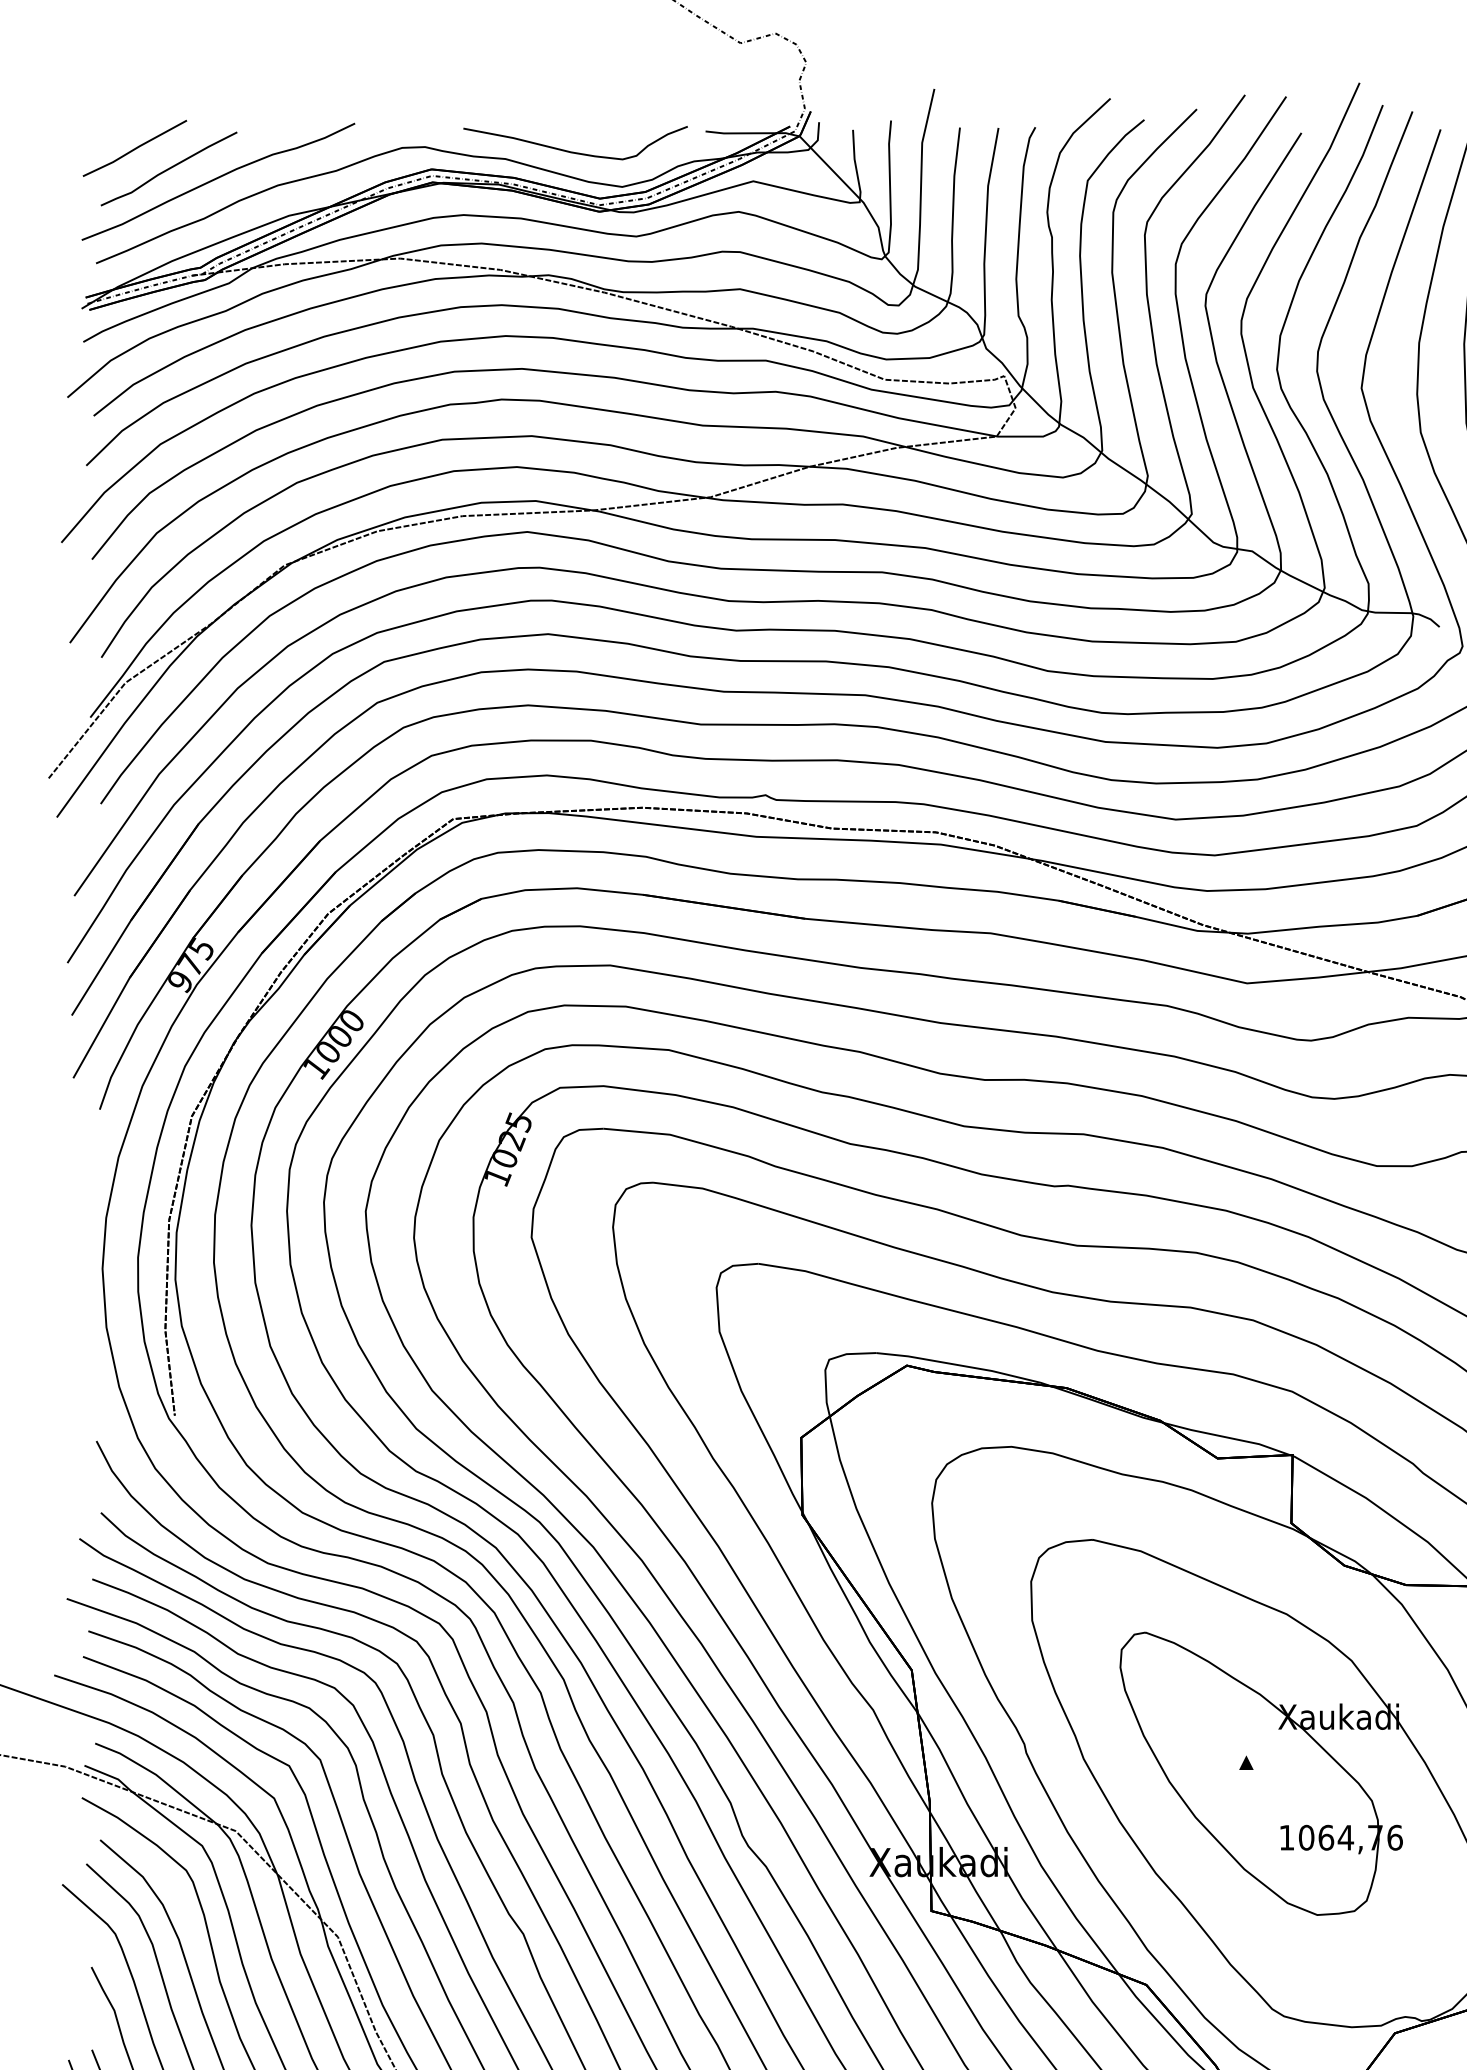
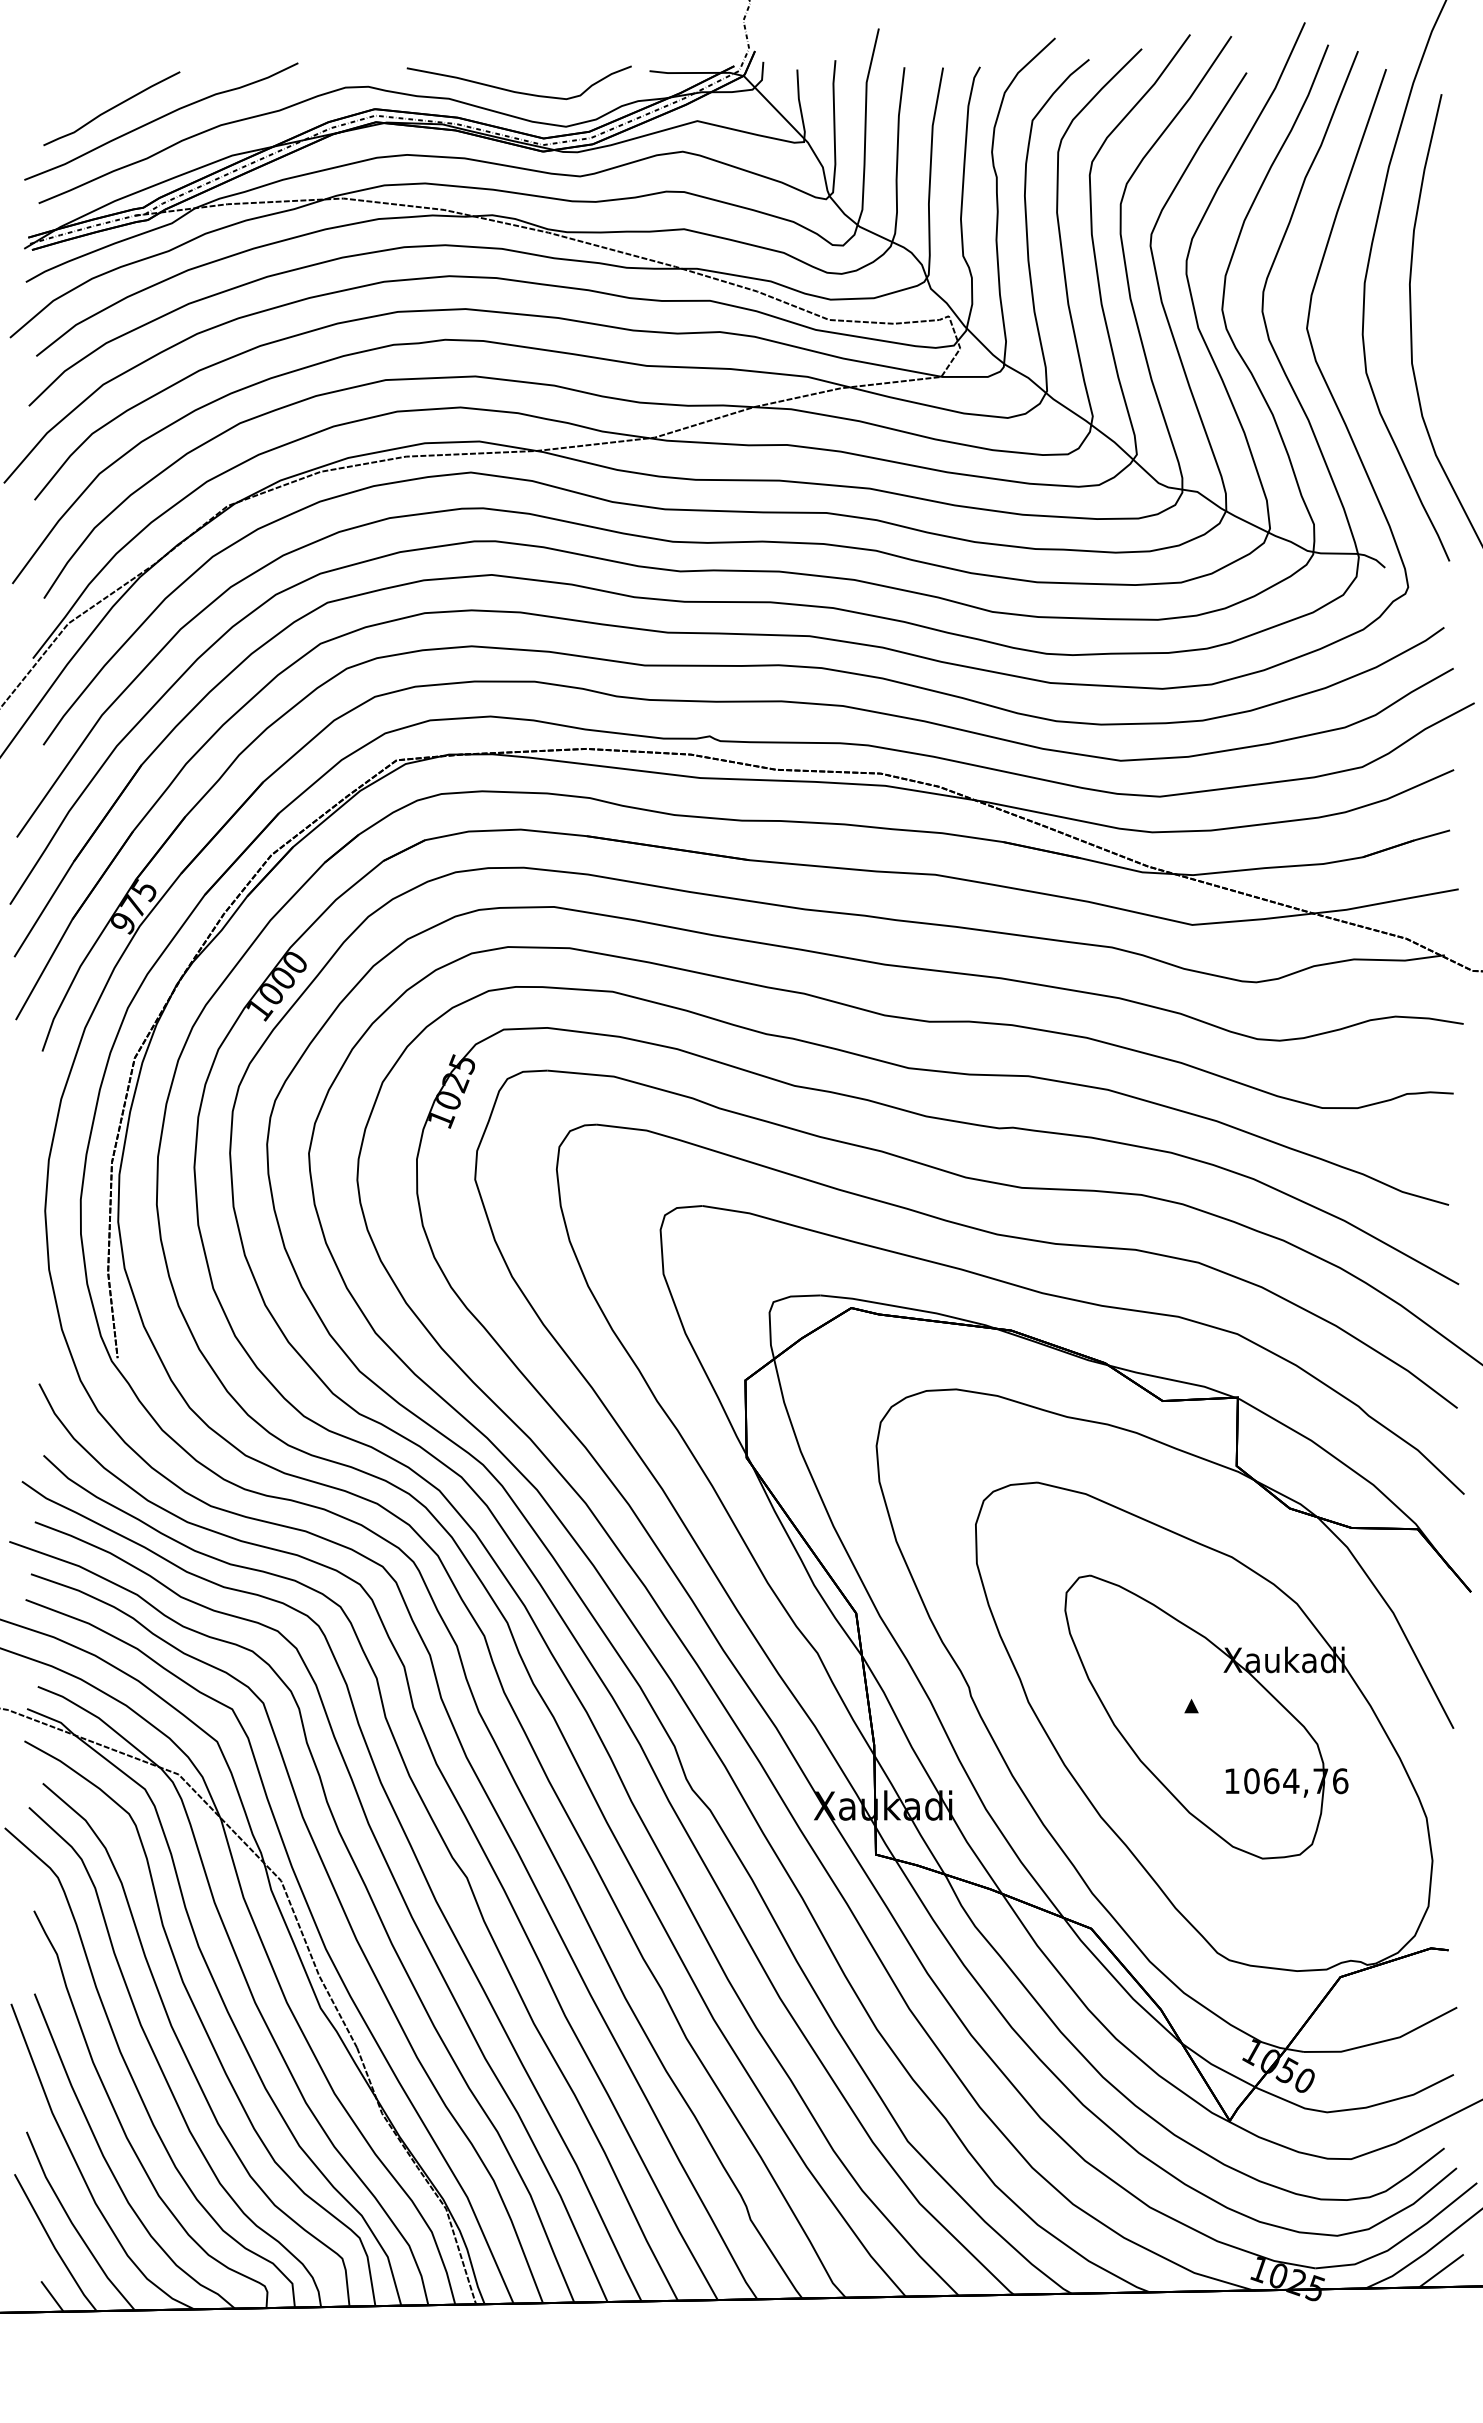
line: (134, 147) -> (77, 87), removed

